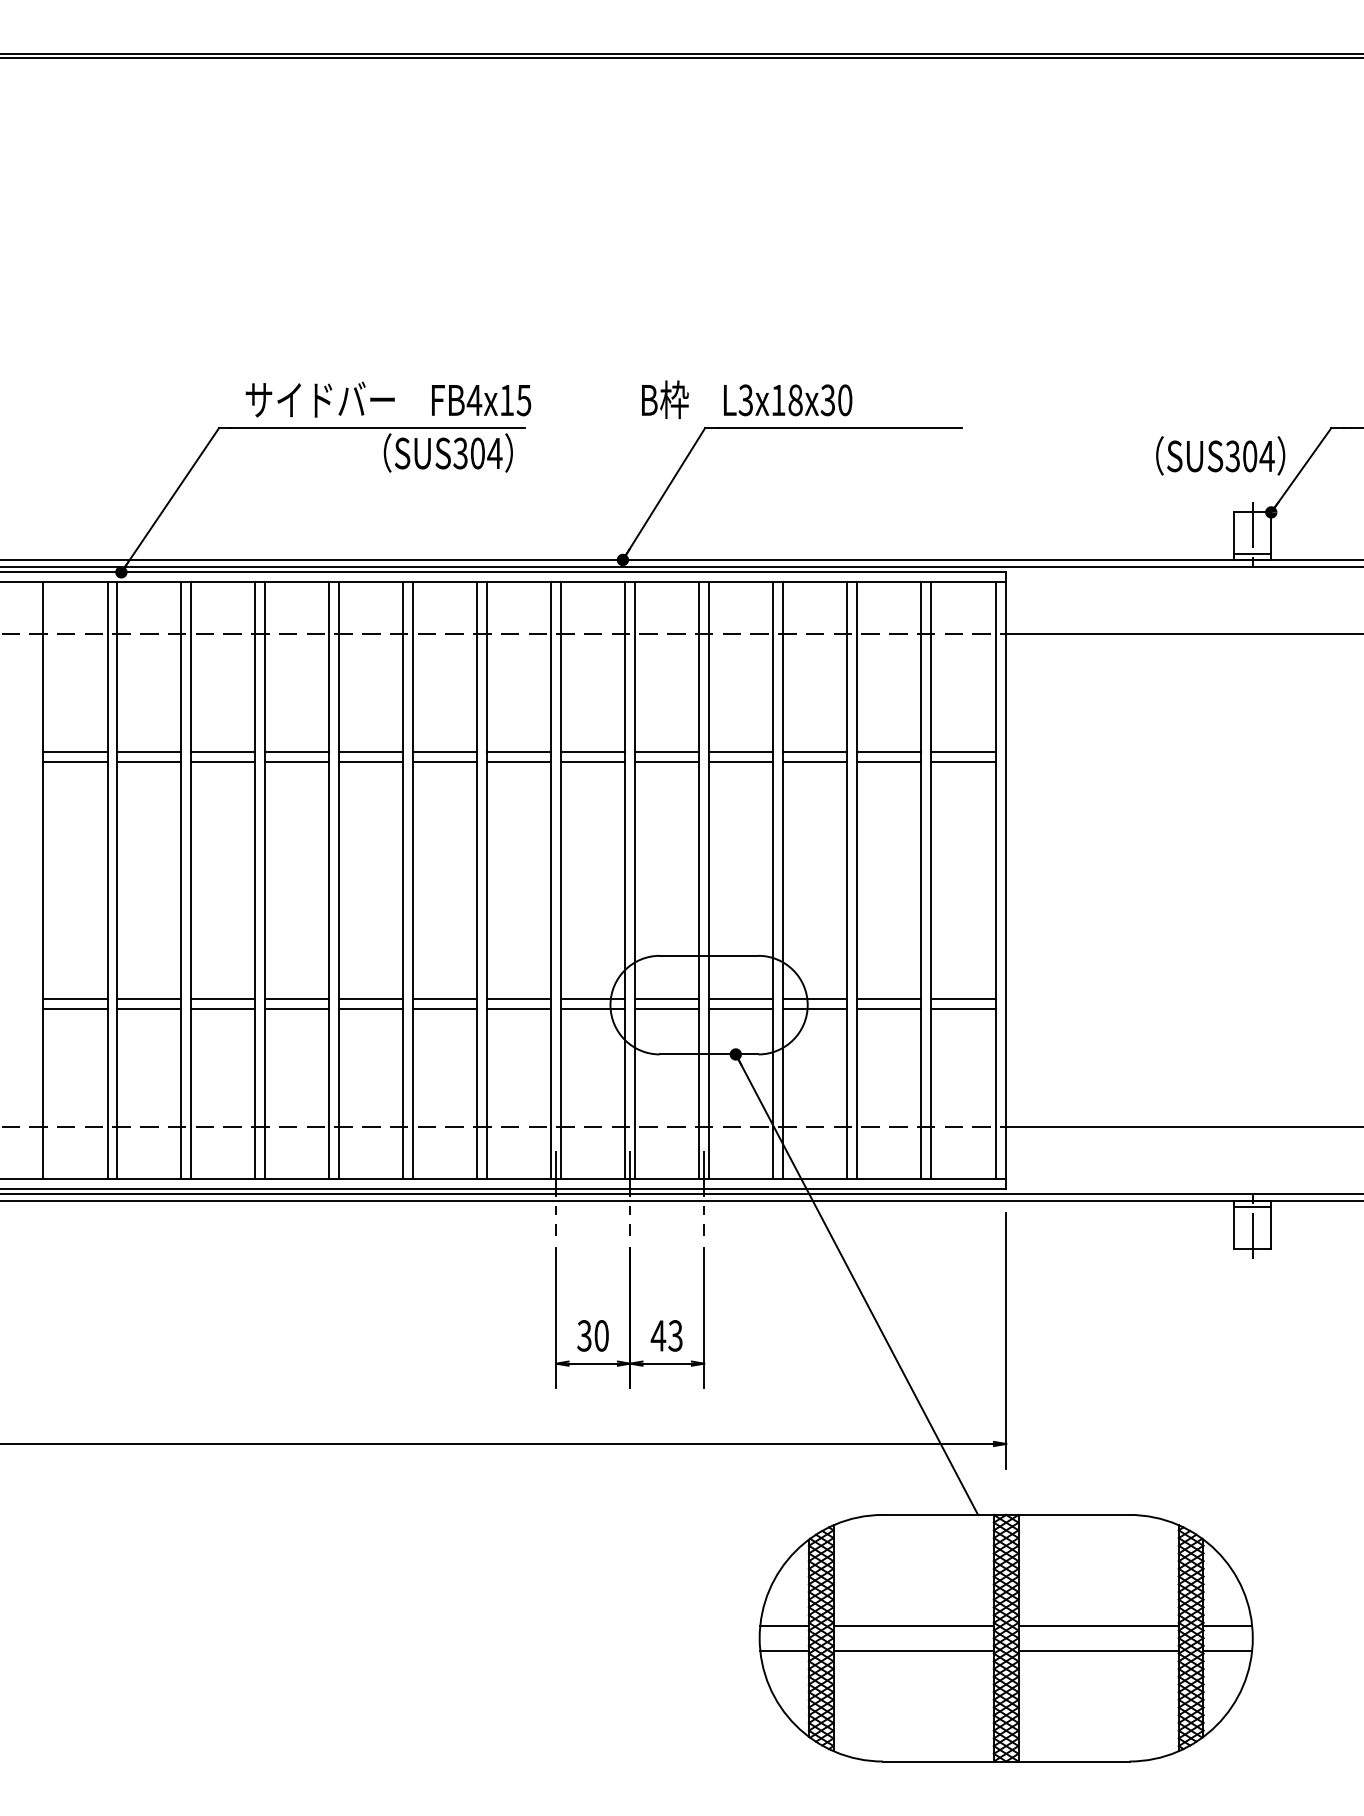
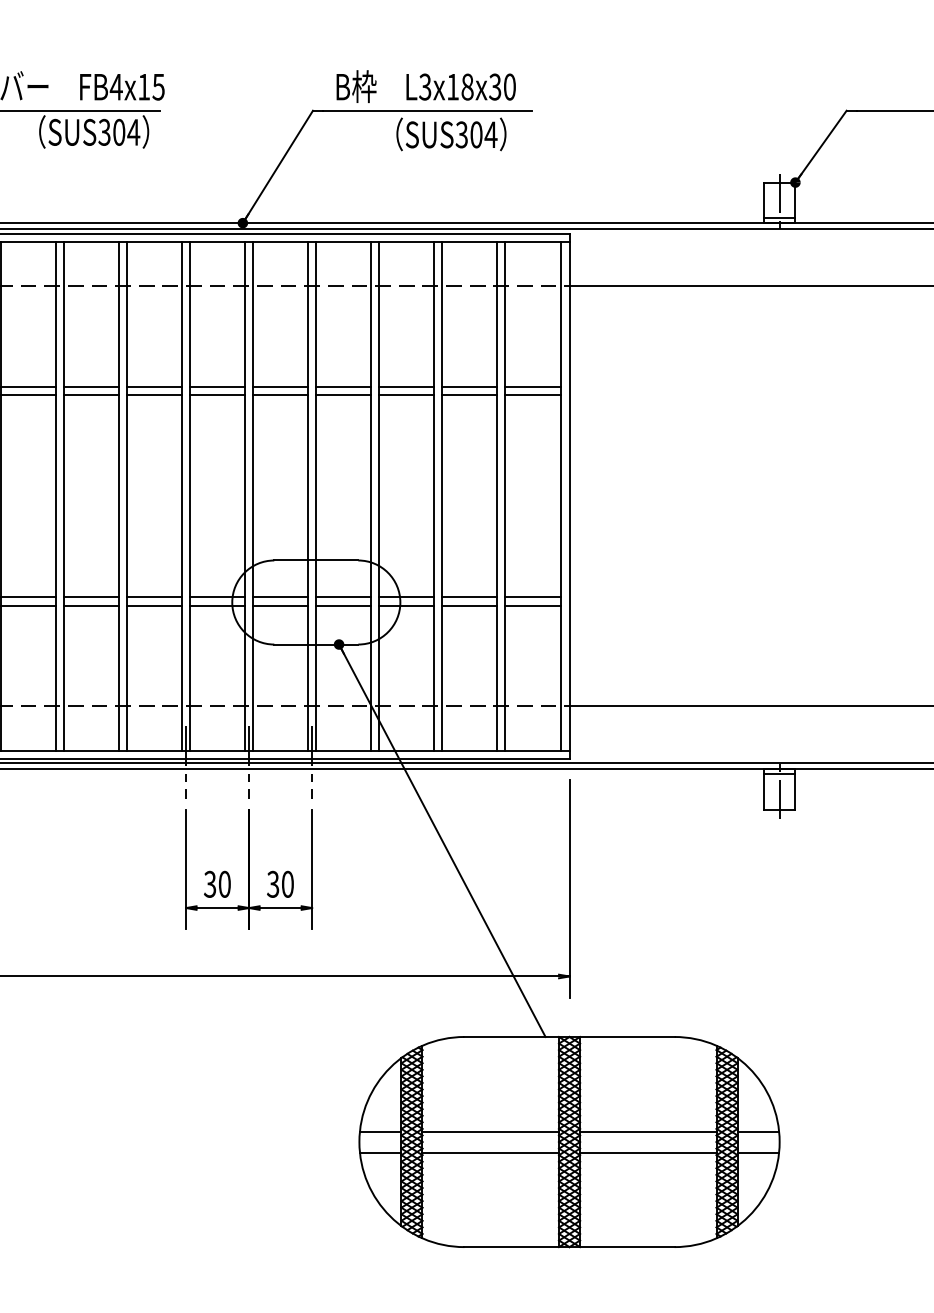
text: (747, 399) -> (426, 86), moved
text: (1220, 455) -> (451, 134), moved
text: (666, 1335) -> (280, 884), 43 -> 30

